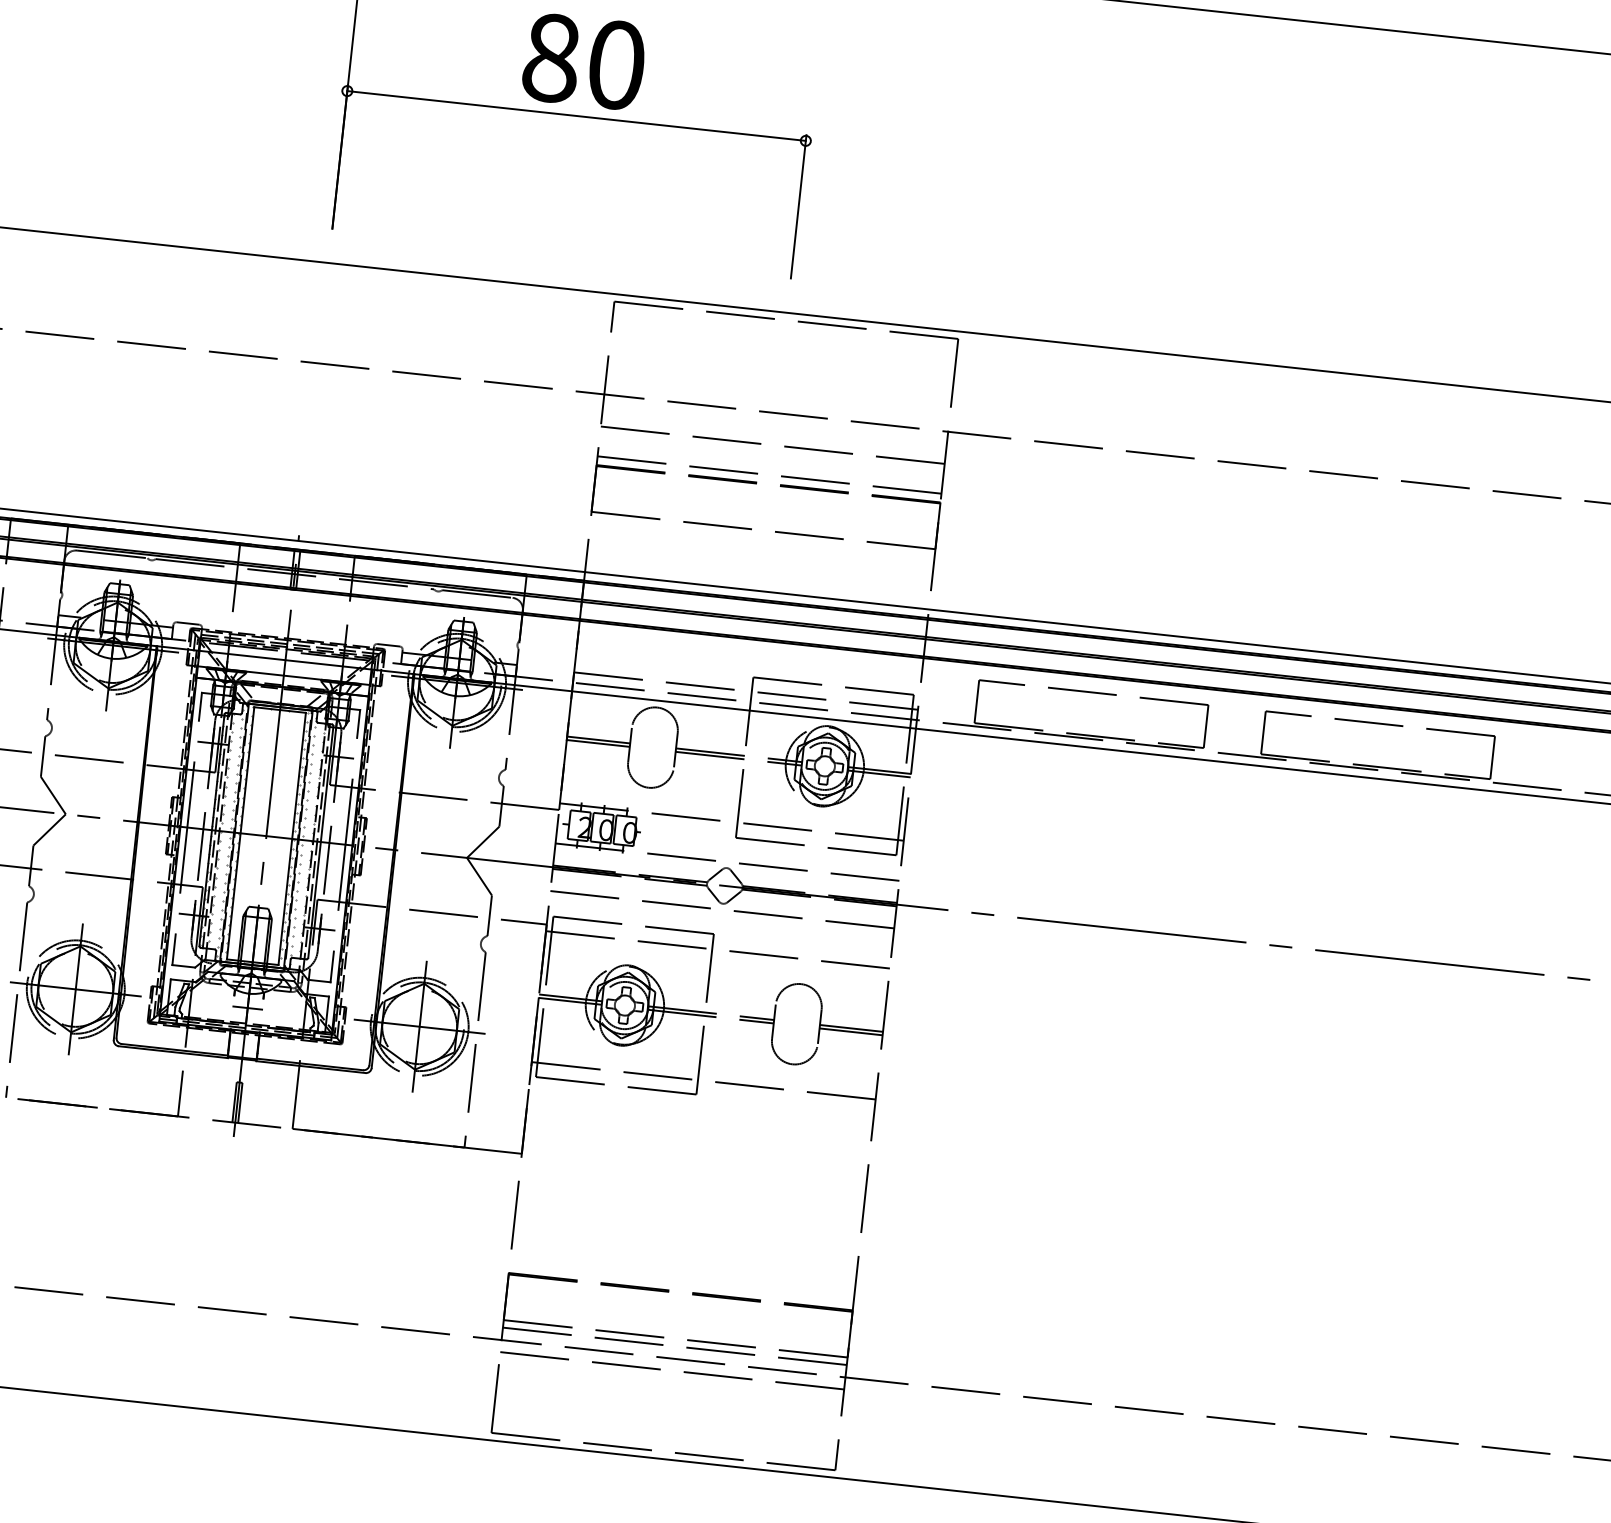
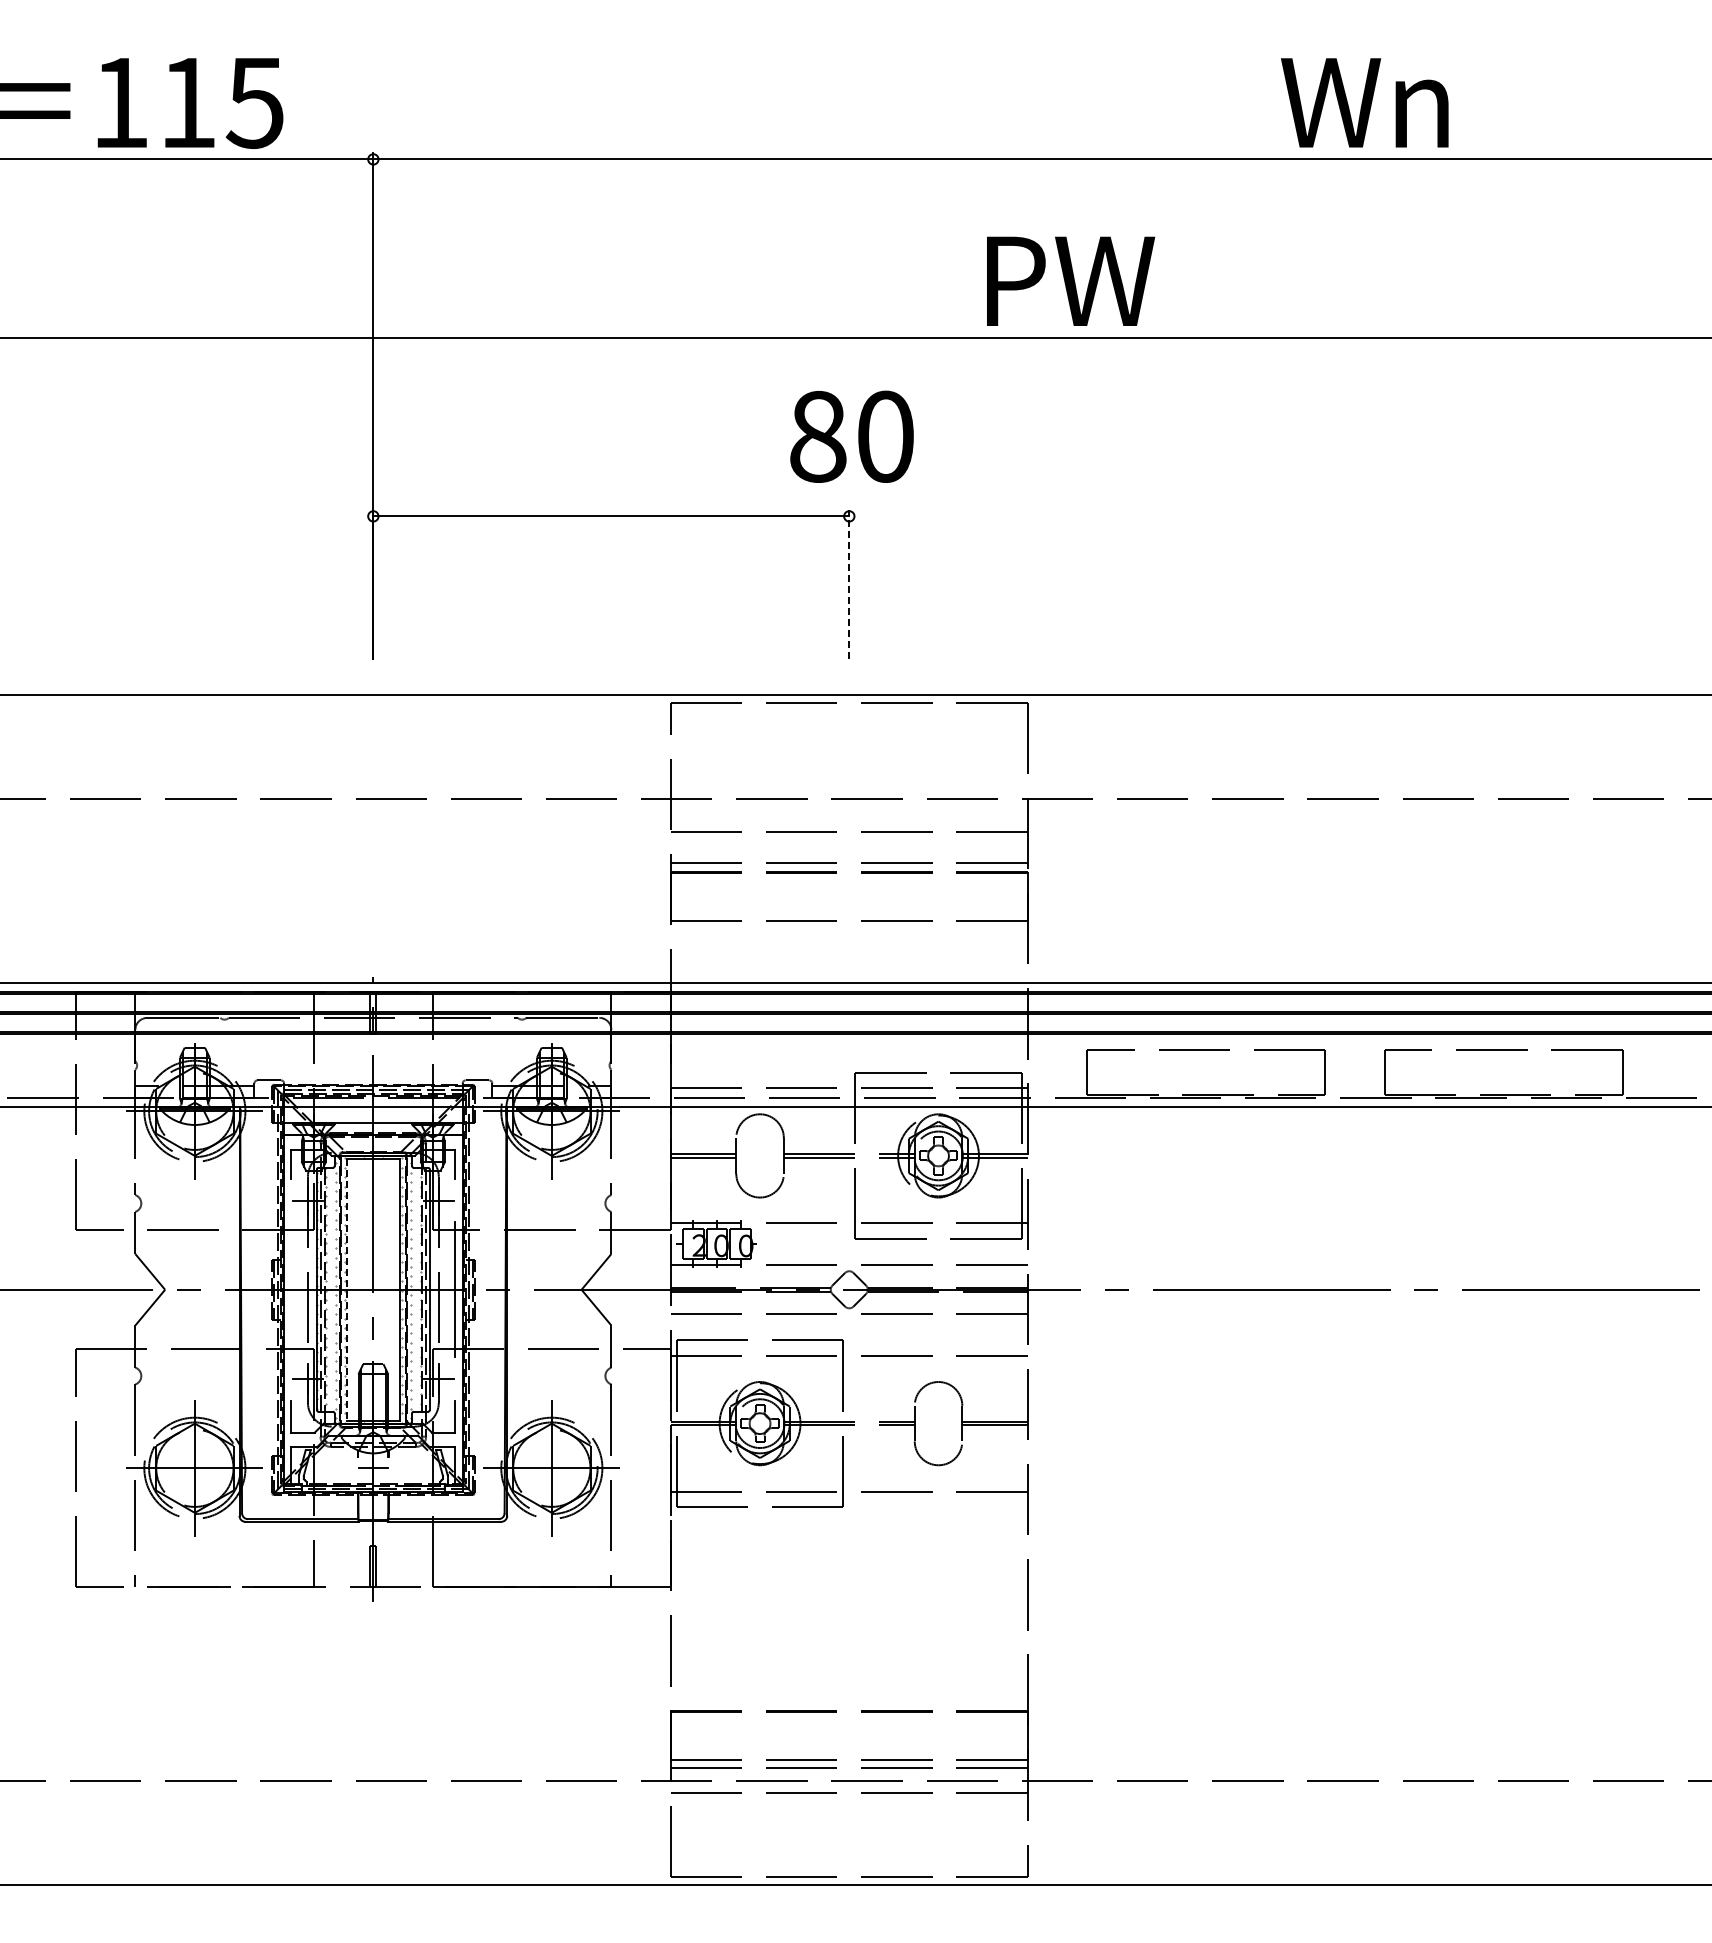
text: (583, 61) -> (851, 436), moved
line: (798, 206) -> (849, 584), solid -> dashed
line: (187, 827) -> (291, 1289), removed
line: (240, 833) -> (346, 1289), solid -> dashed

